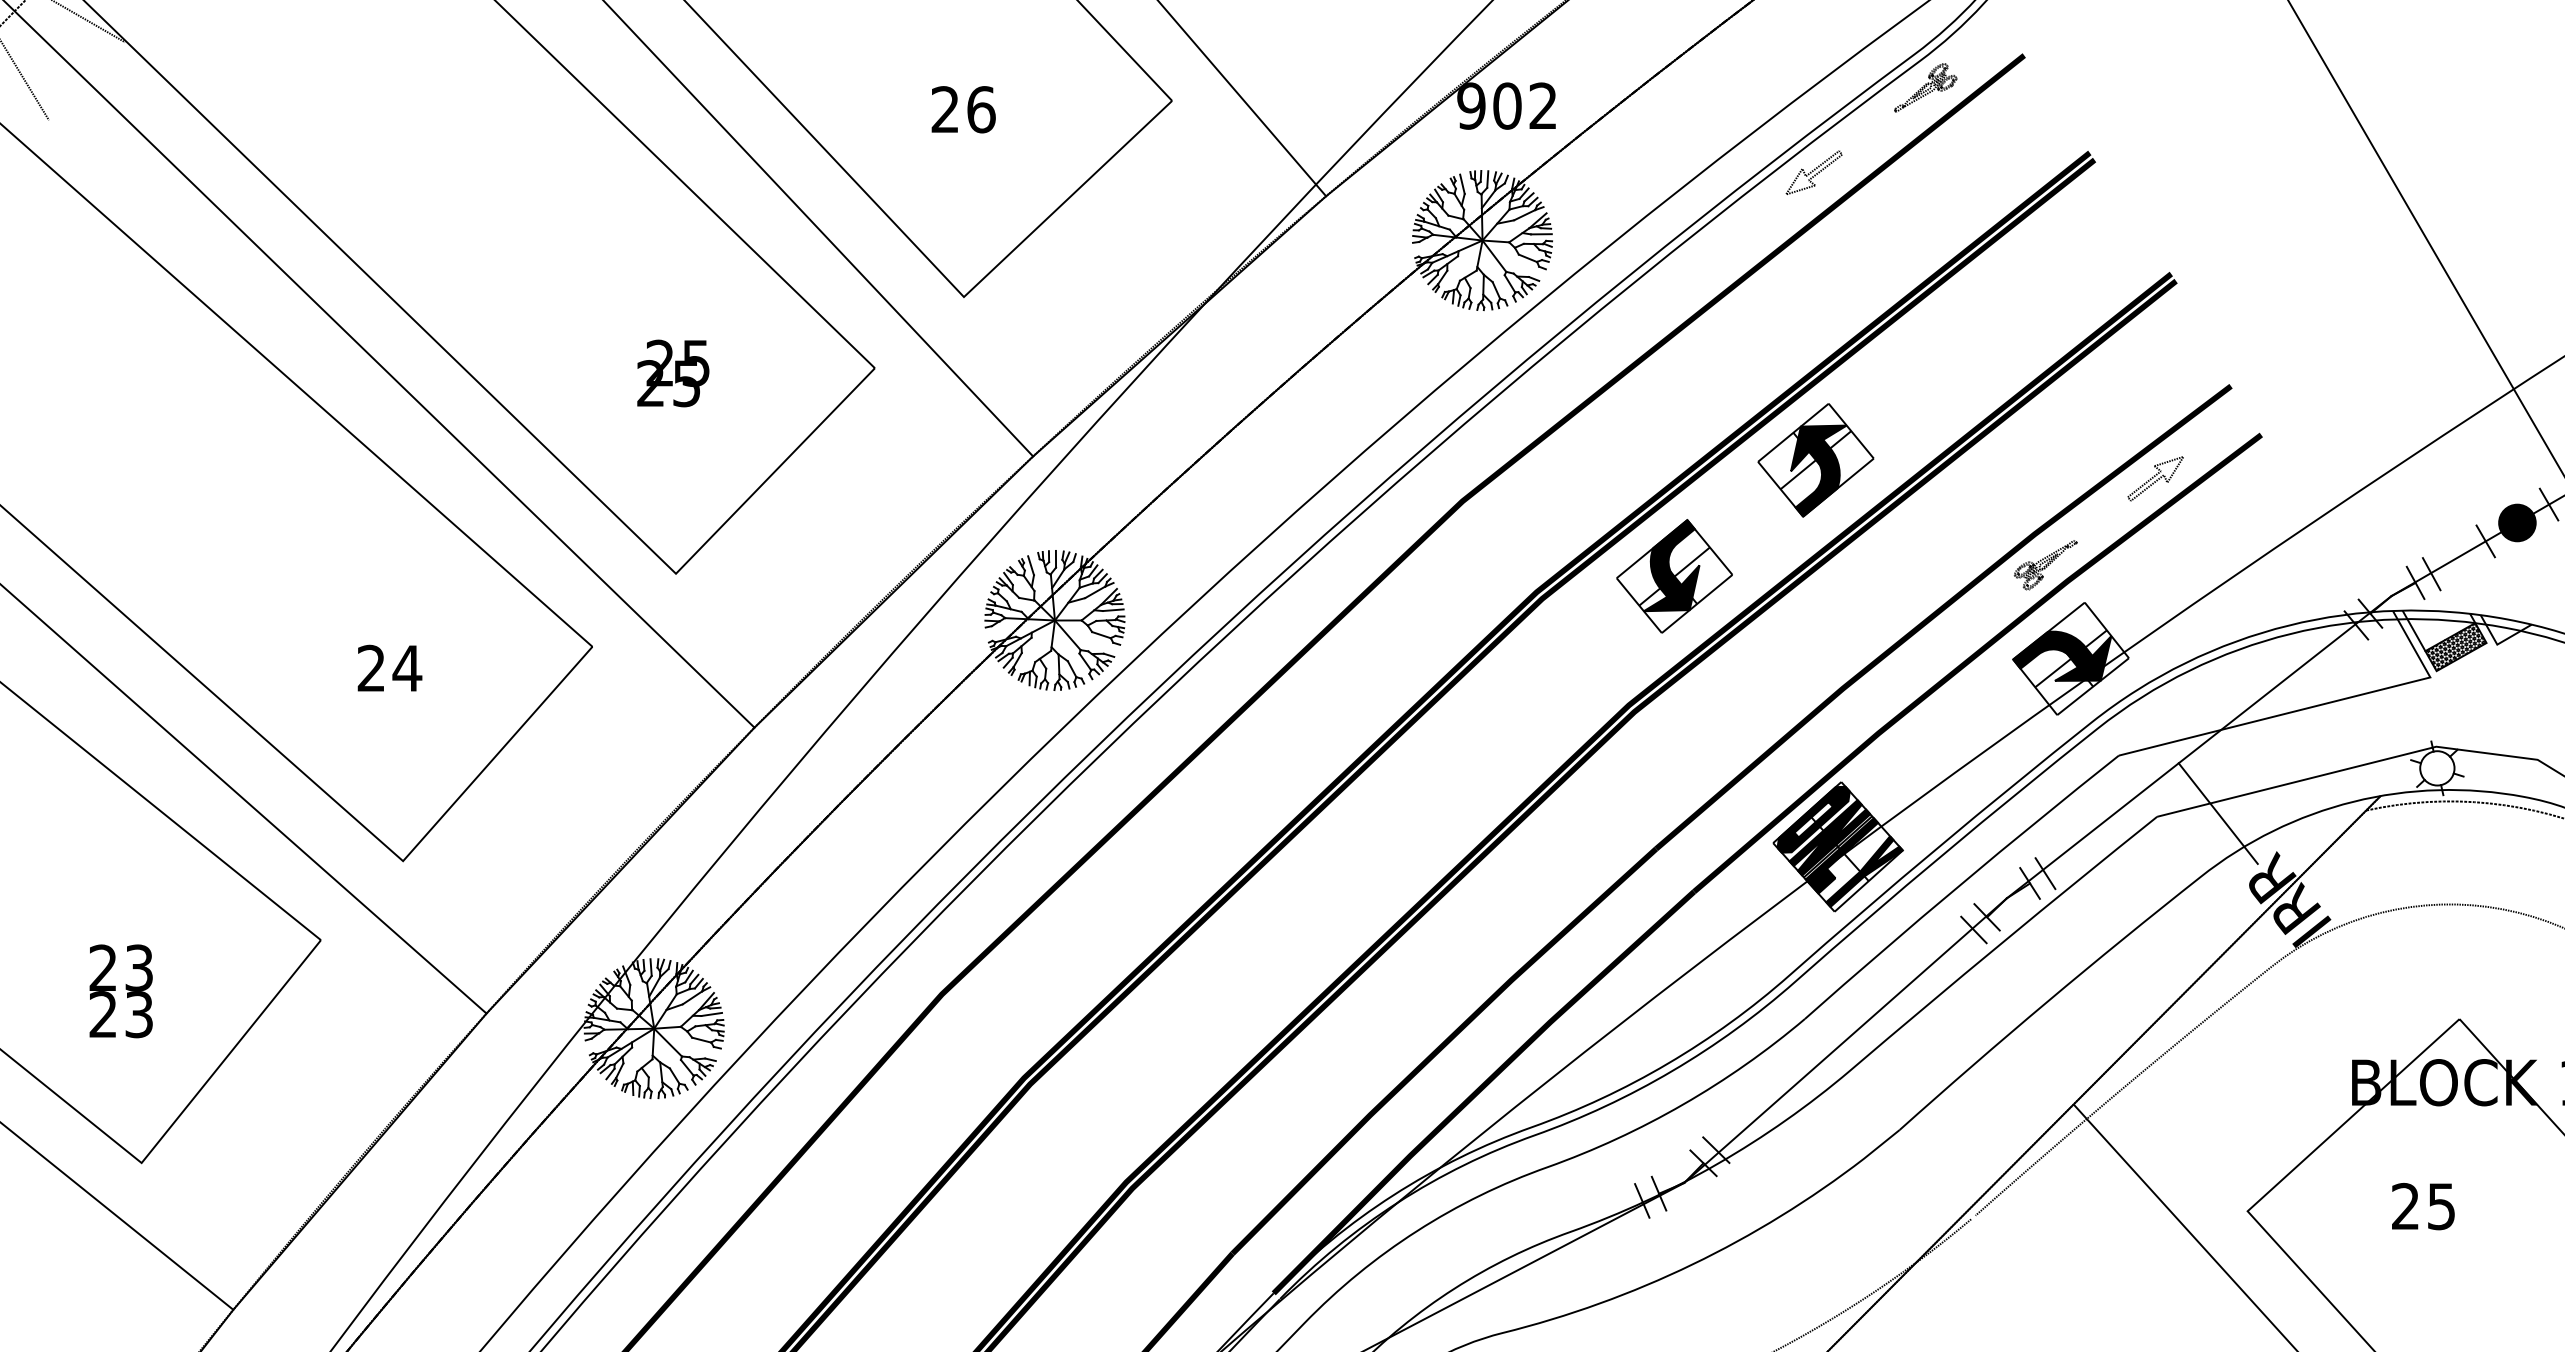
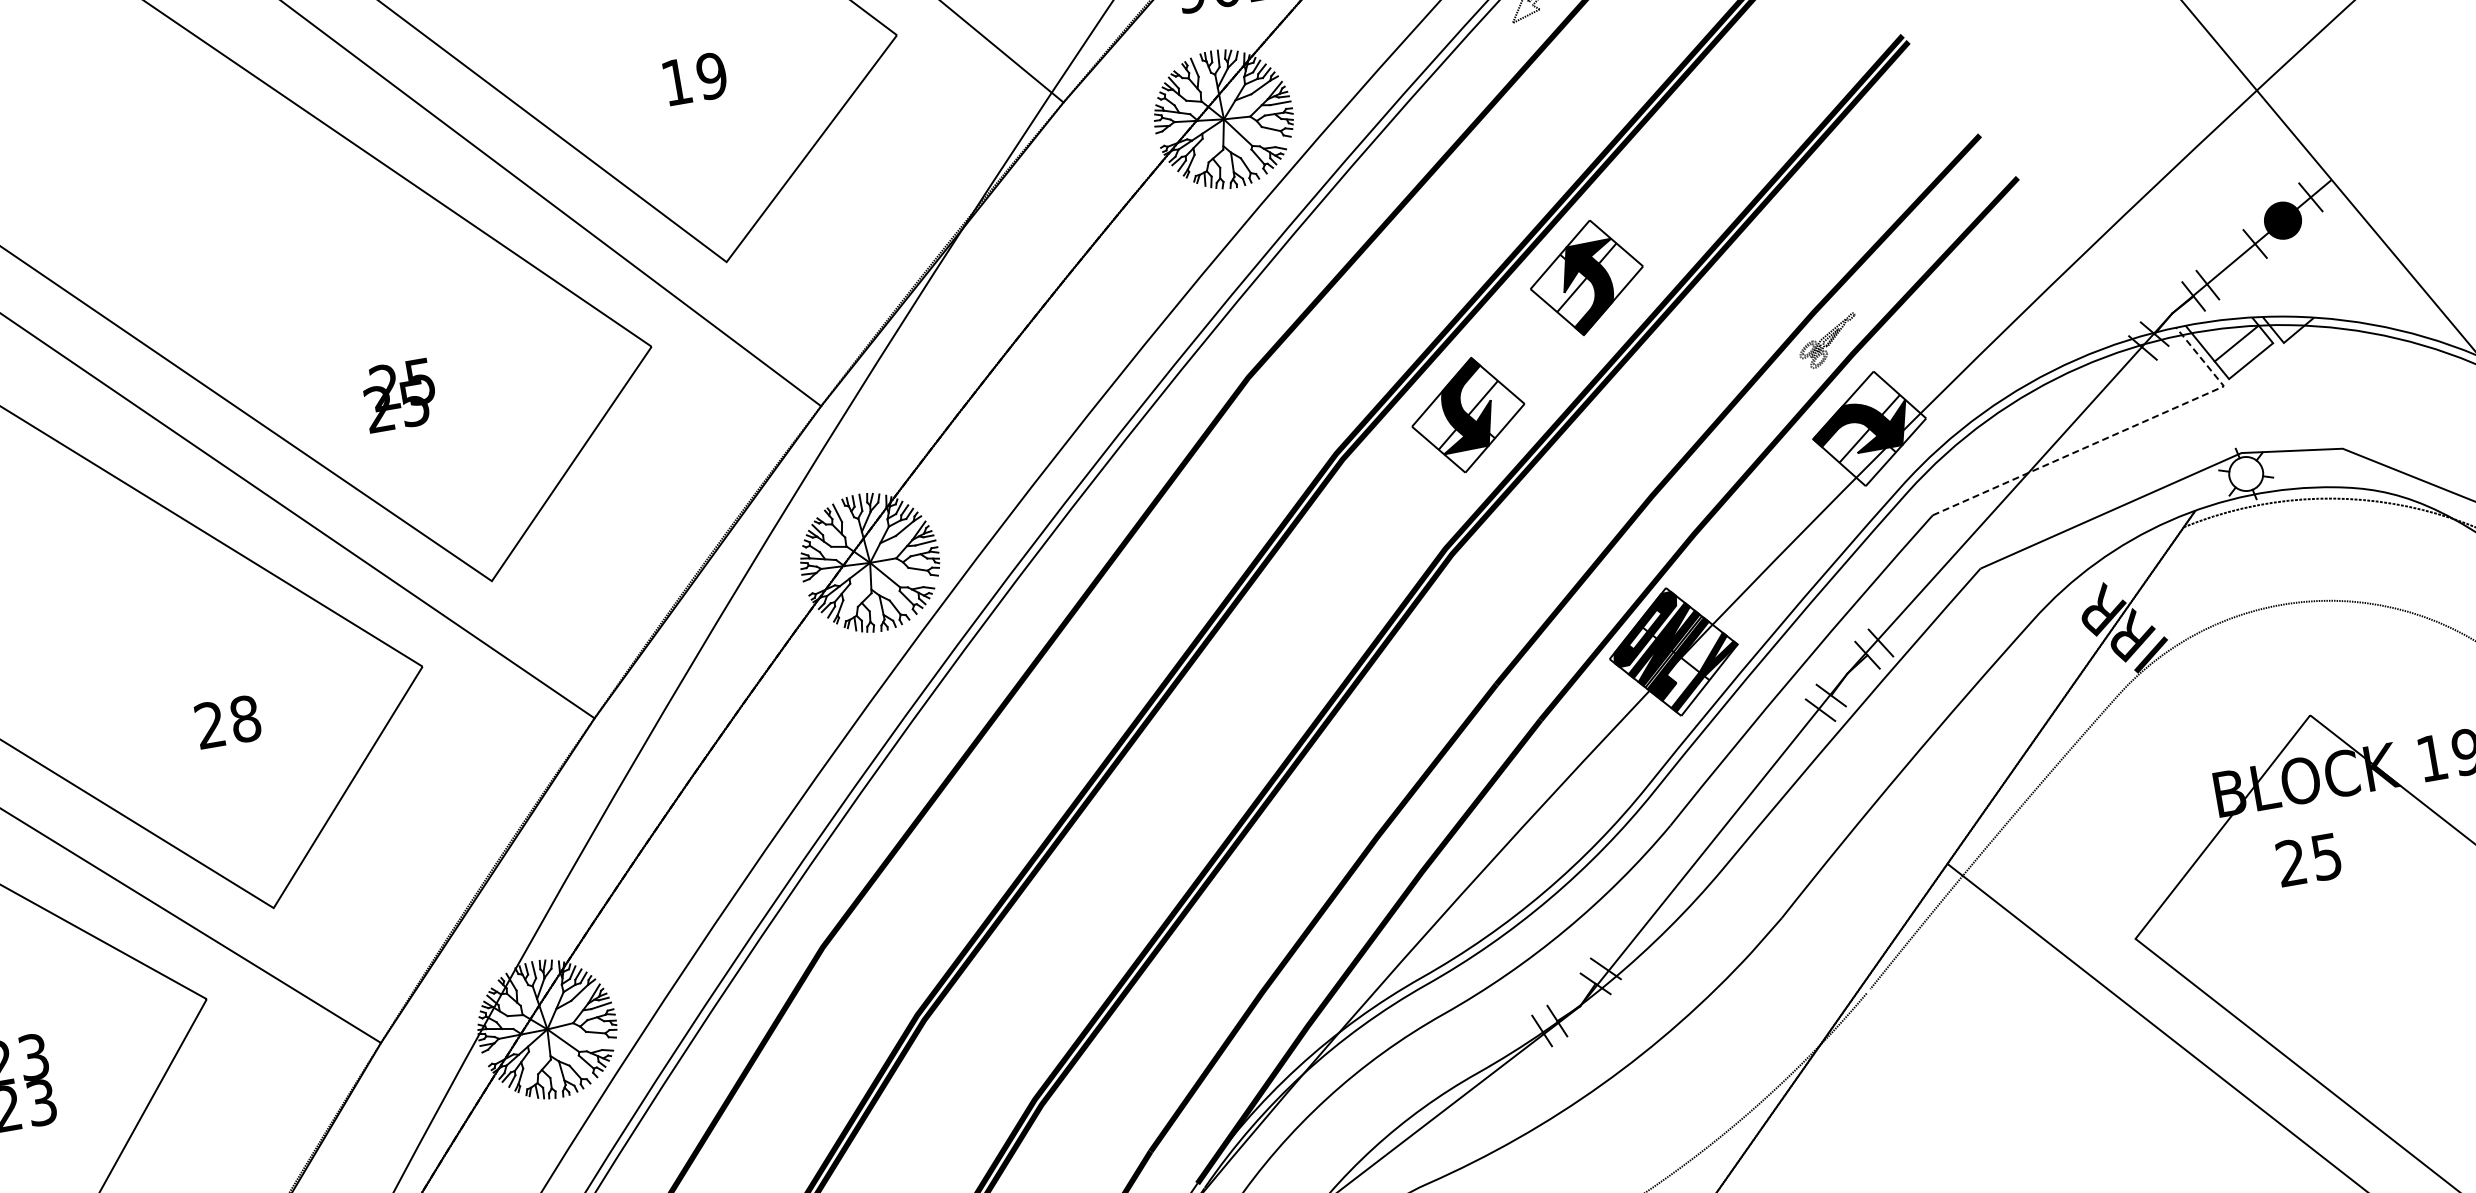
text: (963, 109) -> (694, 78), 26 -> 19
text: (673, 373) -> (399, 395), moved
part: (2155, 478) -> (1921, 238), removed
hatch: (2455, 646) -> (2243, 351), removed
text: (407, 668) -> (245, 719), 24 -> 28
line: (2312, 707) -> (2113, 435), solid -> dashed
line: (2217, 813) -> (2038, 555), removed
text: (2423, 1206) -> (2308, 859), moved

